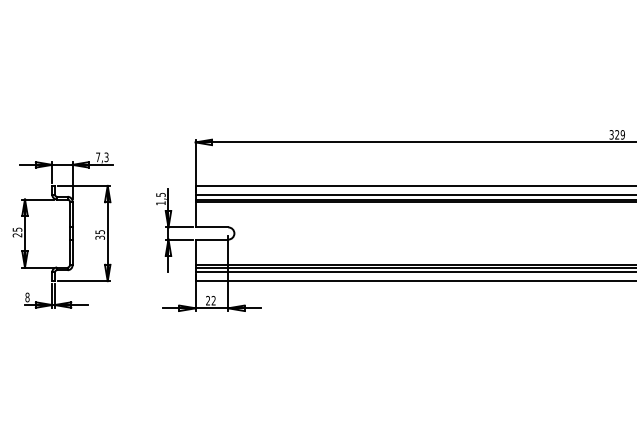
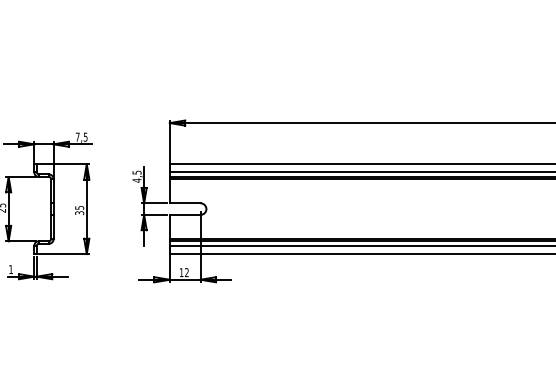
text: (106, 156) -> (85, 136), 7,3 -> 7,5
text: (160, 203) -> (136, 180), 1,5 -> 4,5
text: (27, 297) -> (11, 269), 8 -> 1
text: (207, 300) -> (181, 272), 22 -> 12

